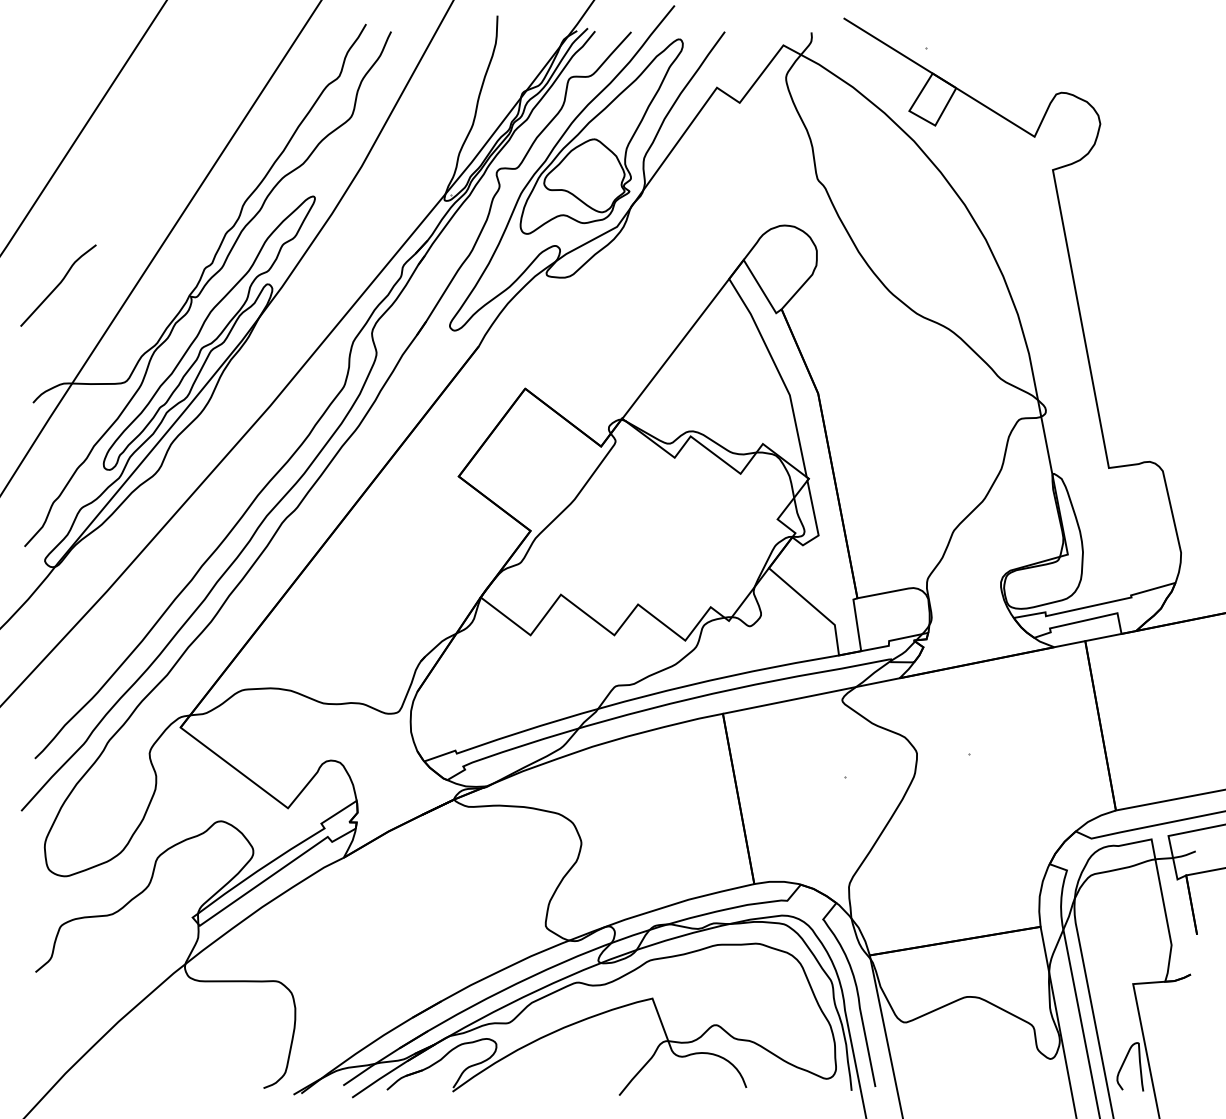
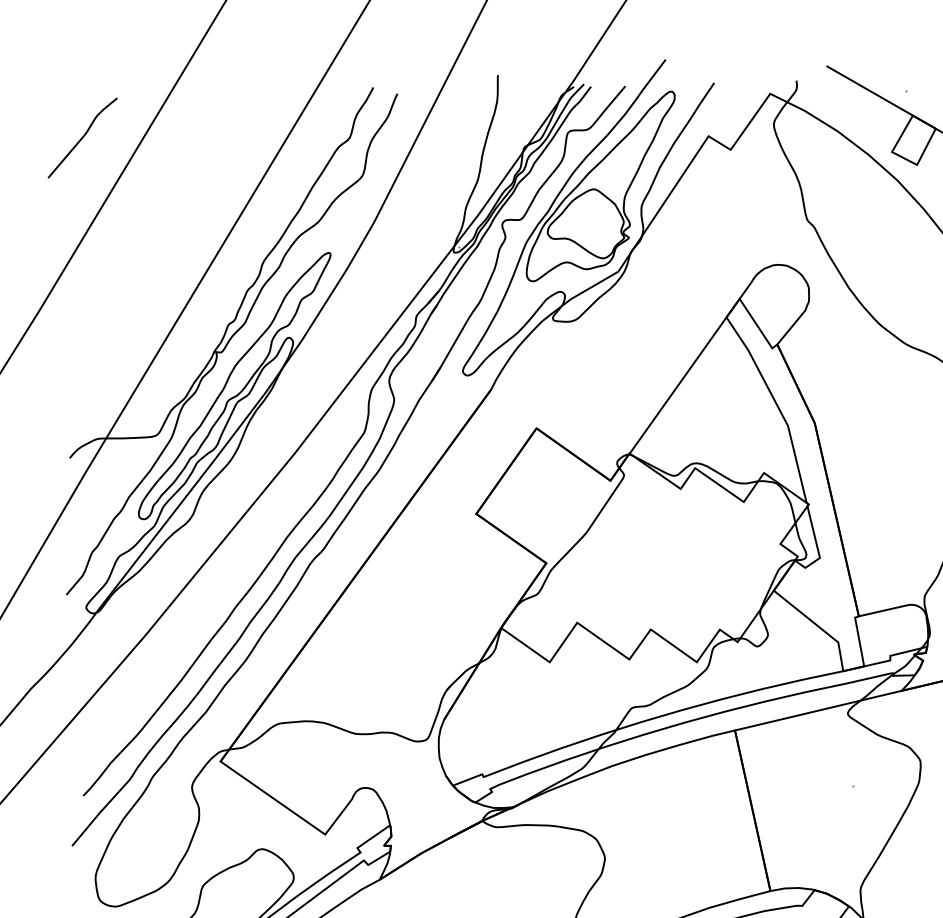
curve: (58, 285) -> (82, 137), moved

